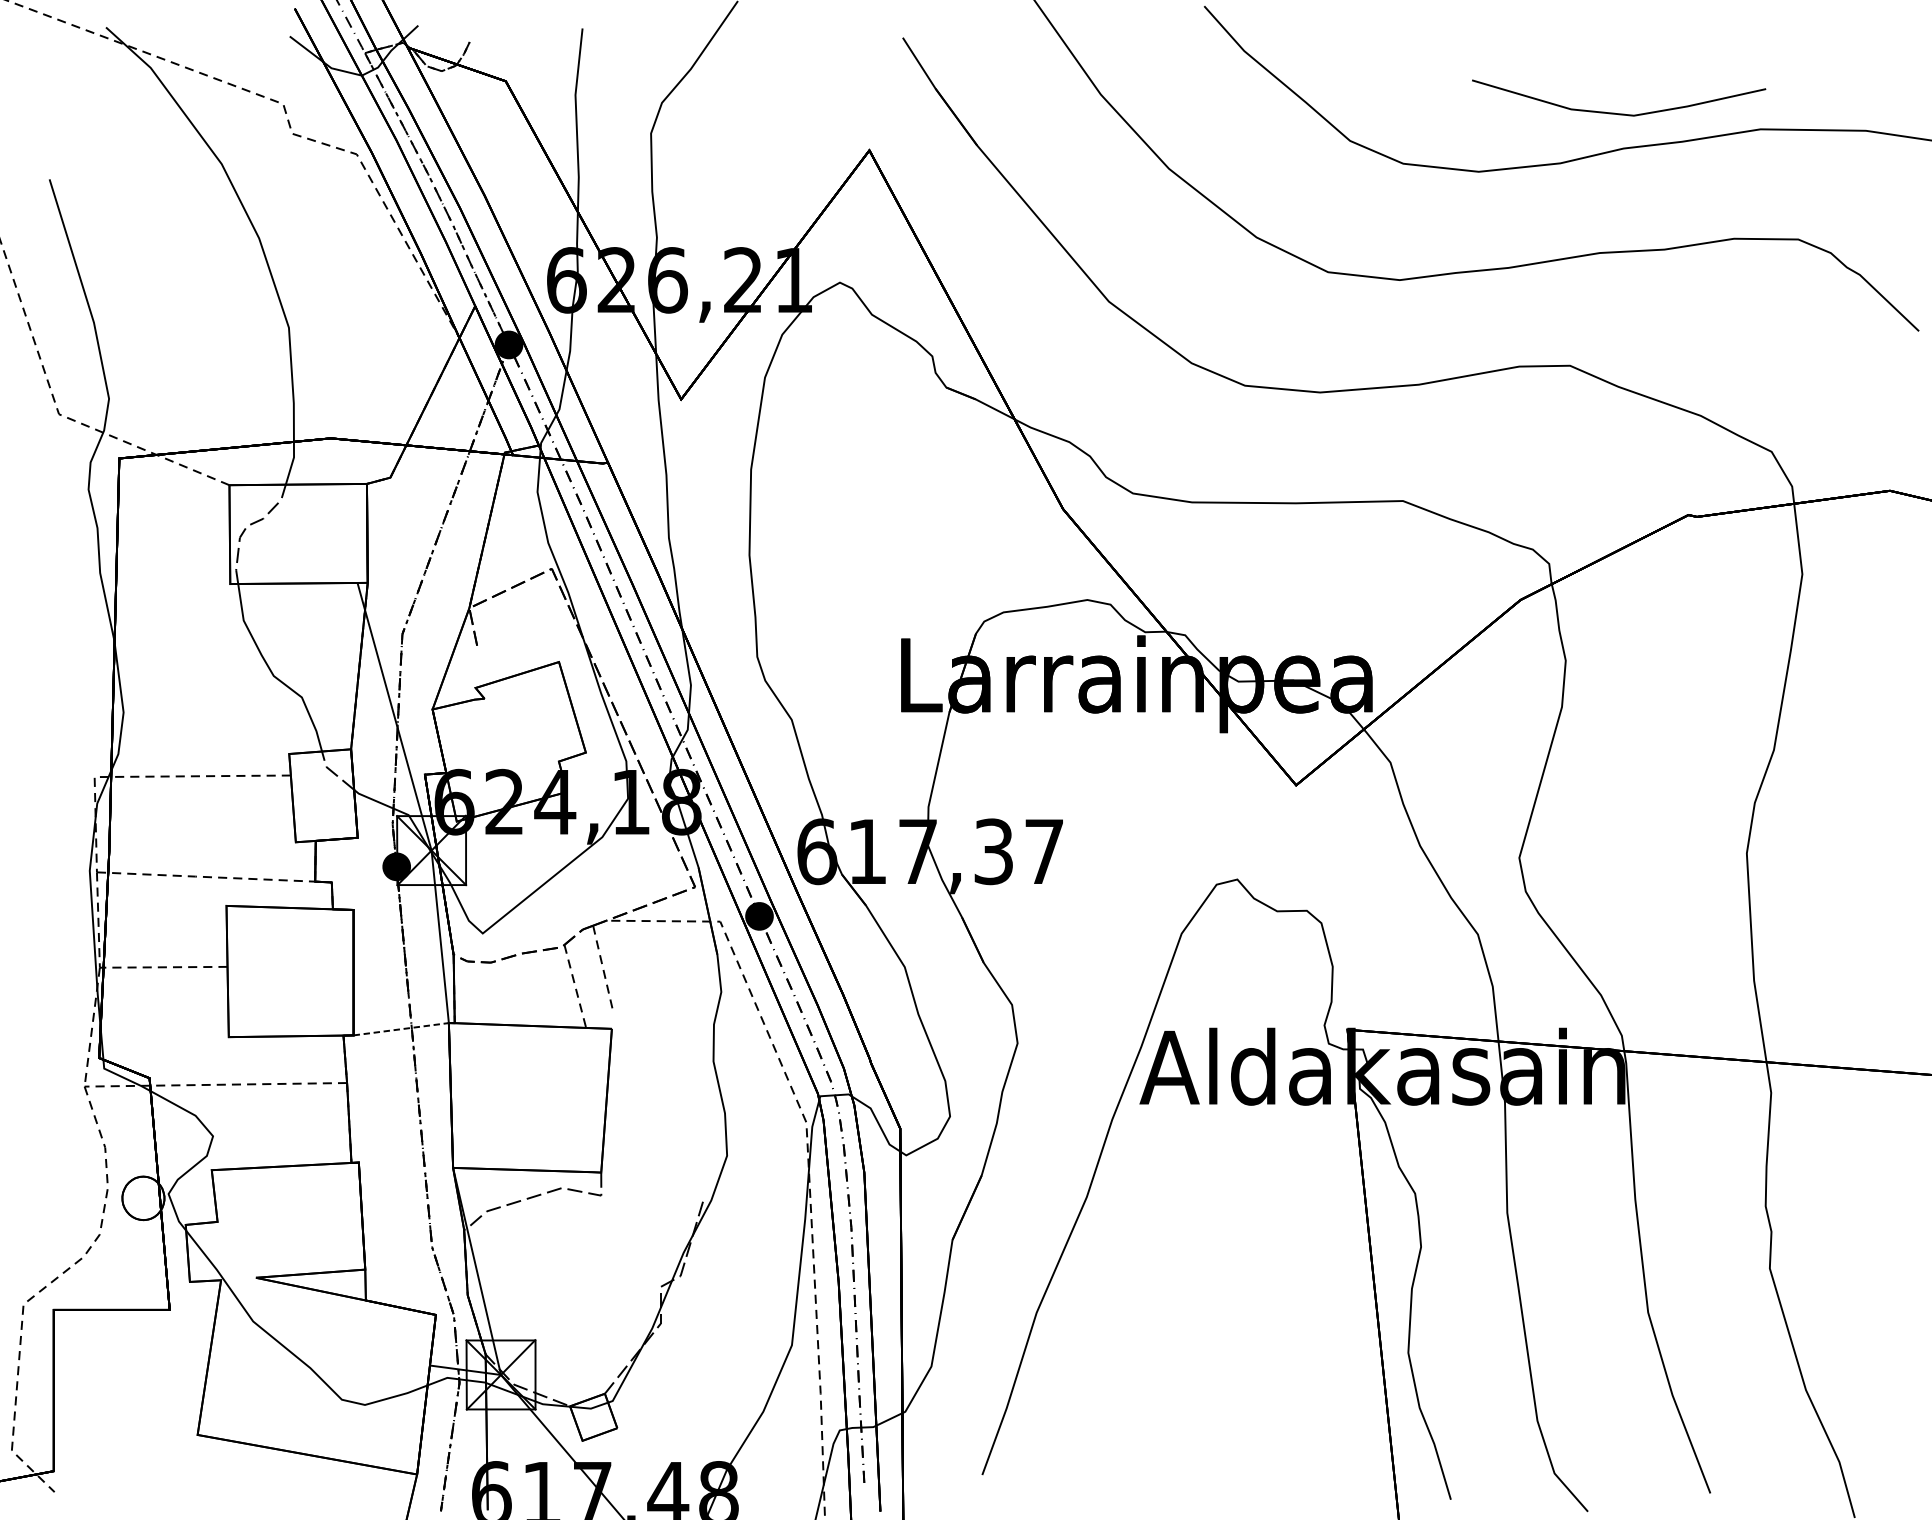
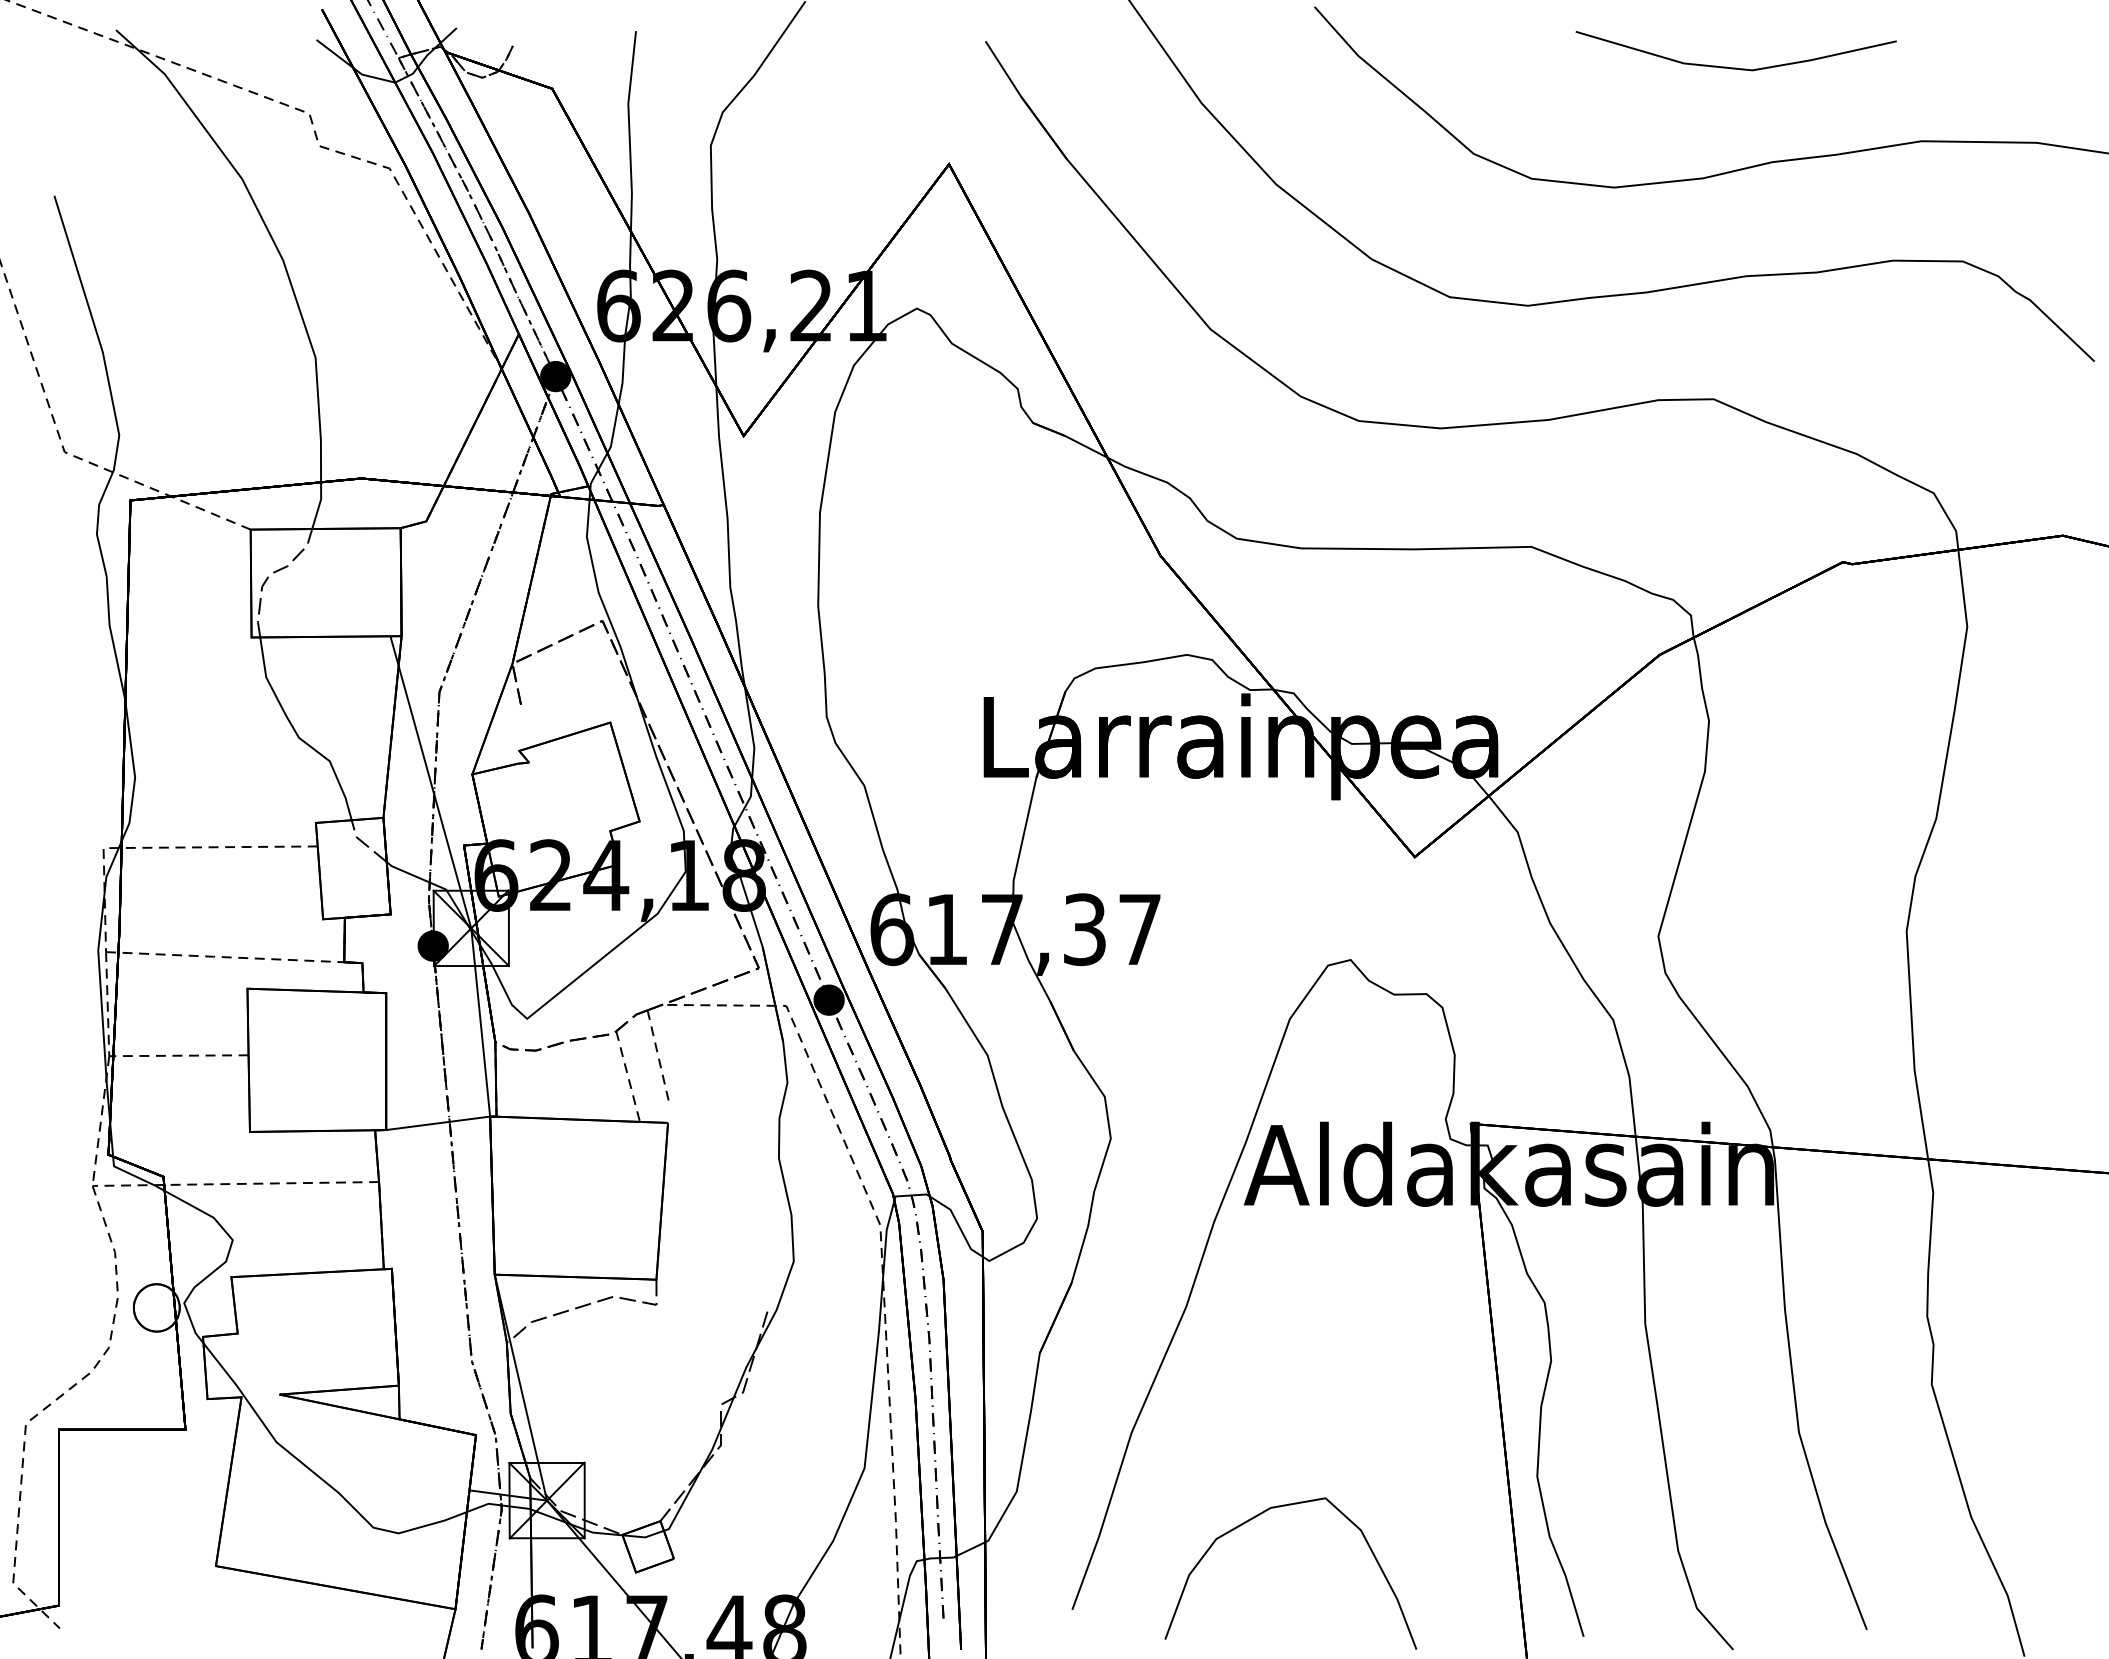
line: (1618, 113) -> (1735, 67), moved
line: (401, 1029) -> (438, 1123), dashed -> solid
curve: (1151, 1390) -> (1256, 1517), added

